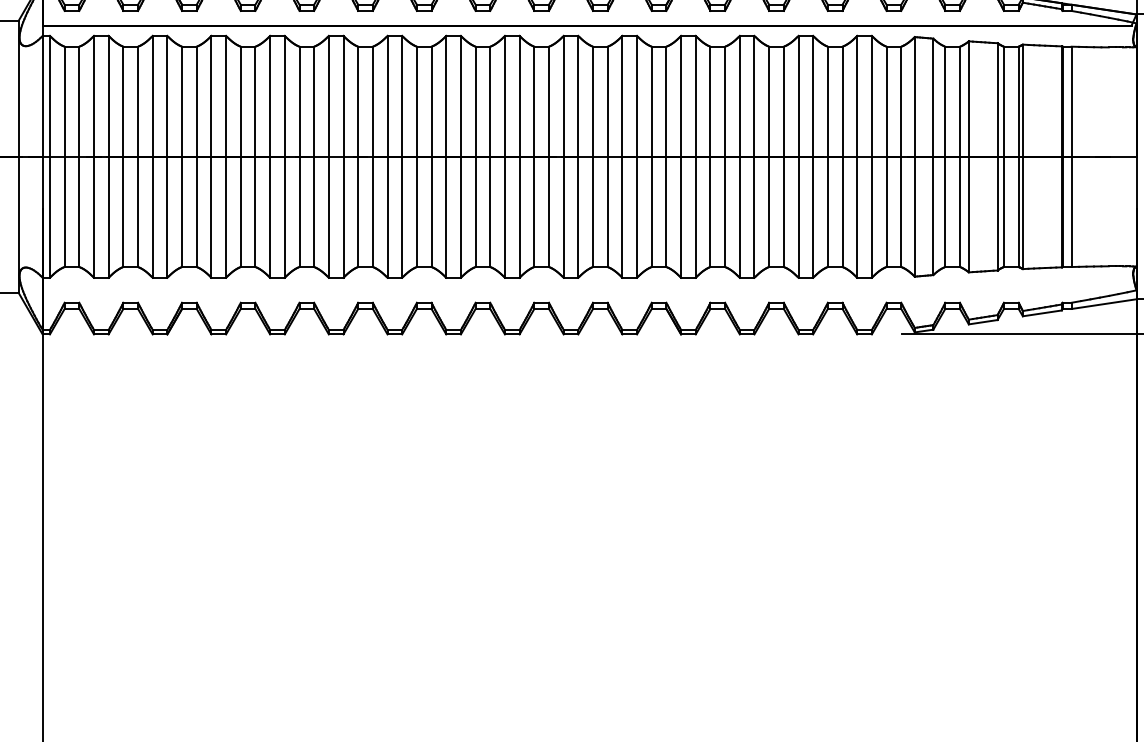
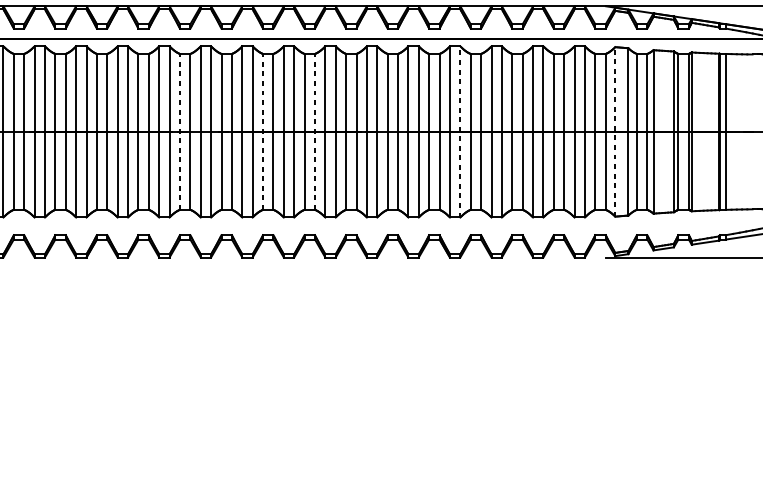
line: (299, 156) -> (179, 131), solid -> dashed
line: (416, 156) -> (262, 131), solid -> dashed
line: (490, 156) -> (315, 131), solid -> dashed
line: (695, 156) -> (460, 131), solid -> dashed
line: (914, 156) -> (615, 131), solid -> dashed

